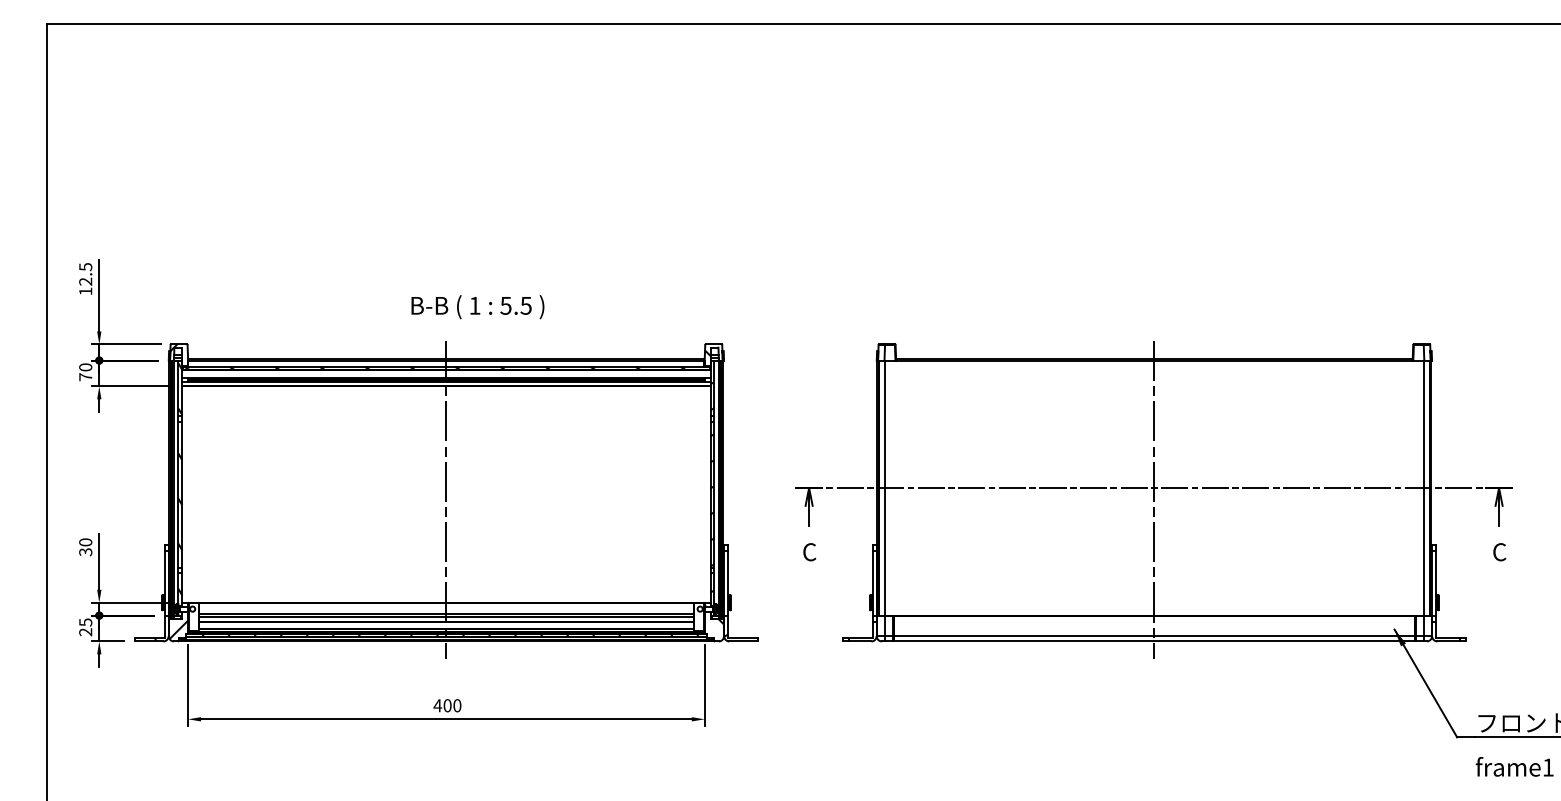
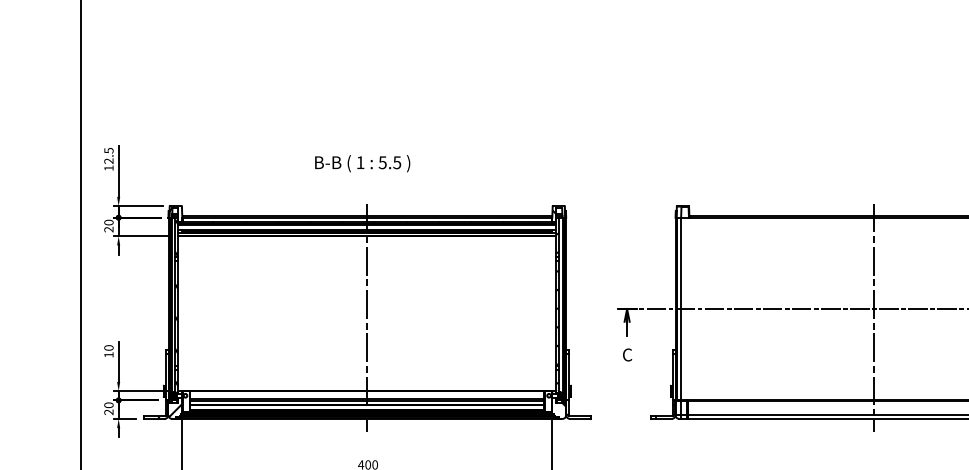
text: (477, 307) -> (362, 163), moved
text: (85, 377) -> (108, 229), 70 -> 20
text: (85, 552) -> (108, 355), 30 -> 10
text: (85, 622) -> (108, 405), 25 -> 20

